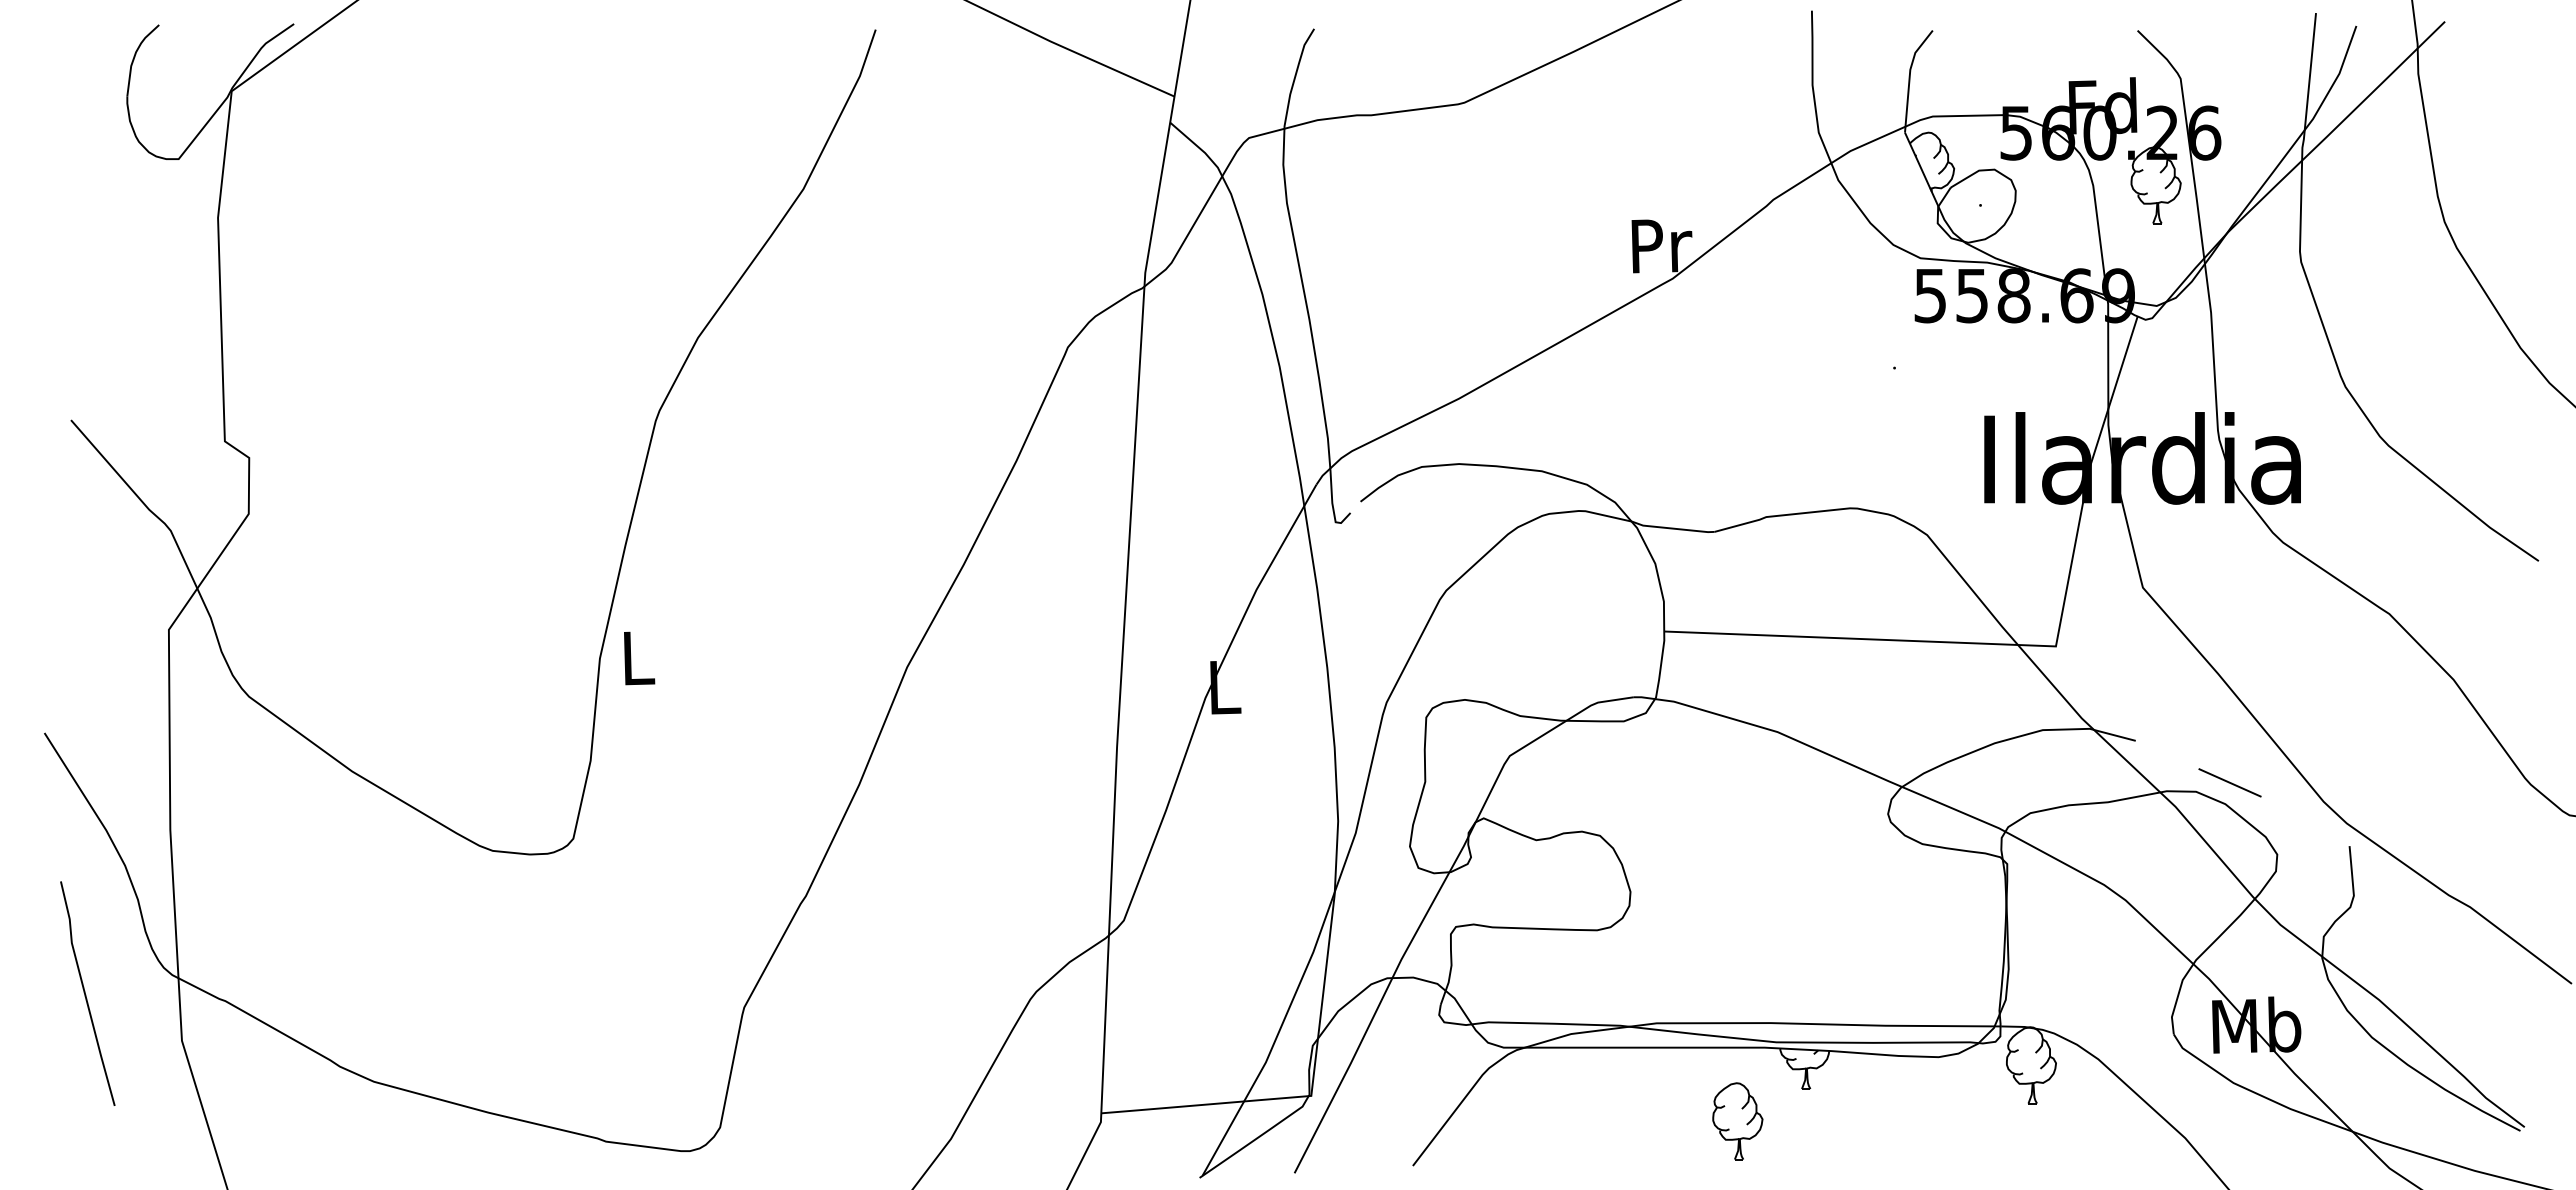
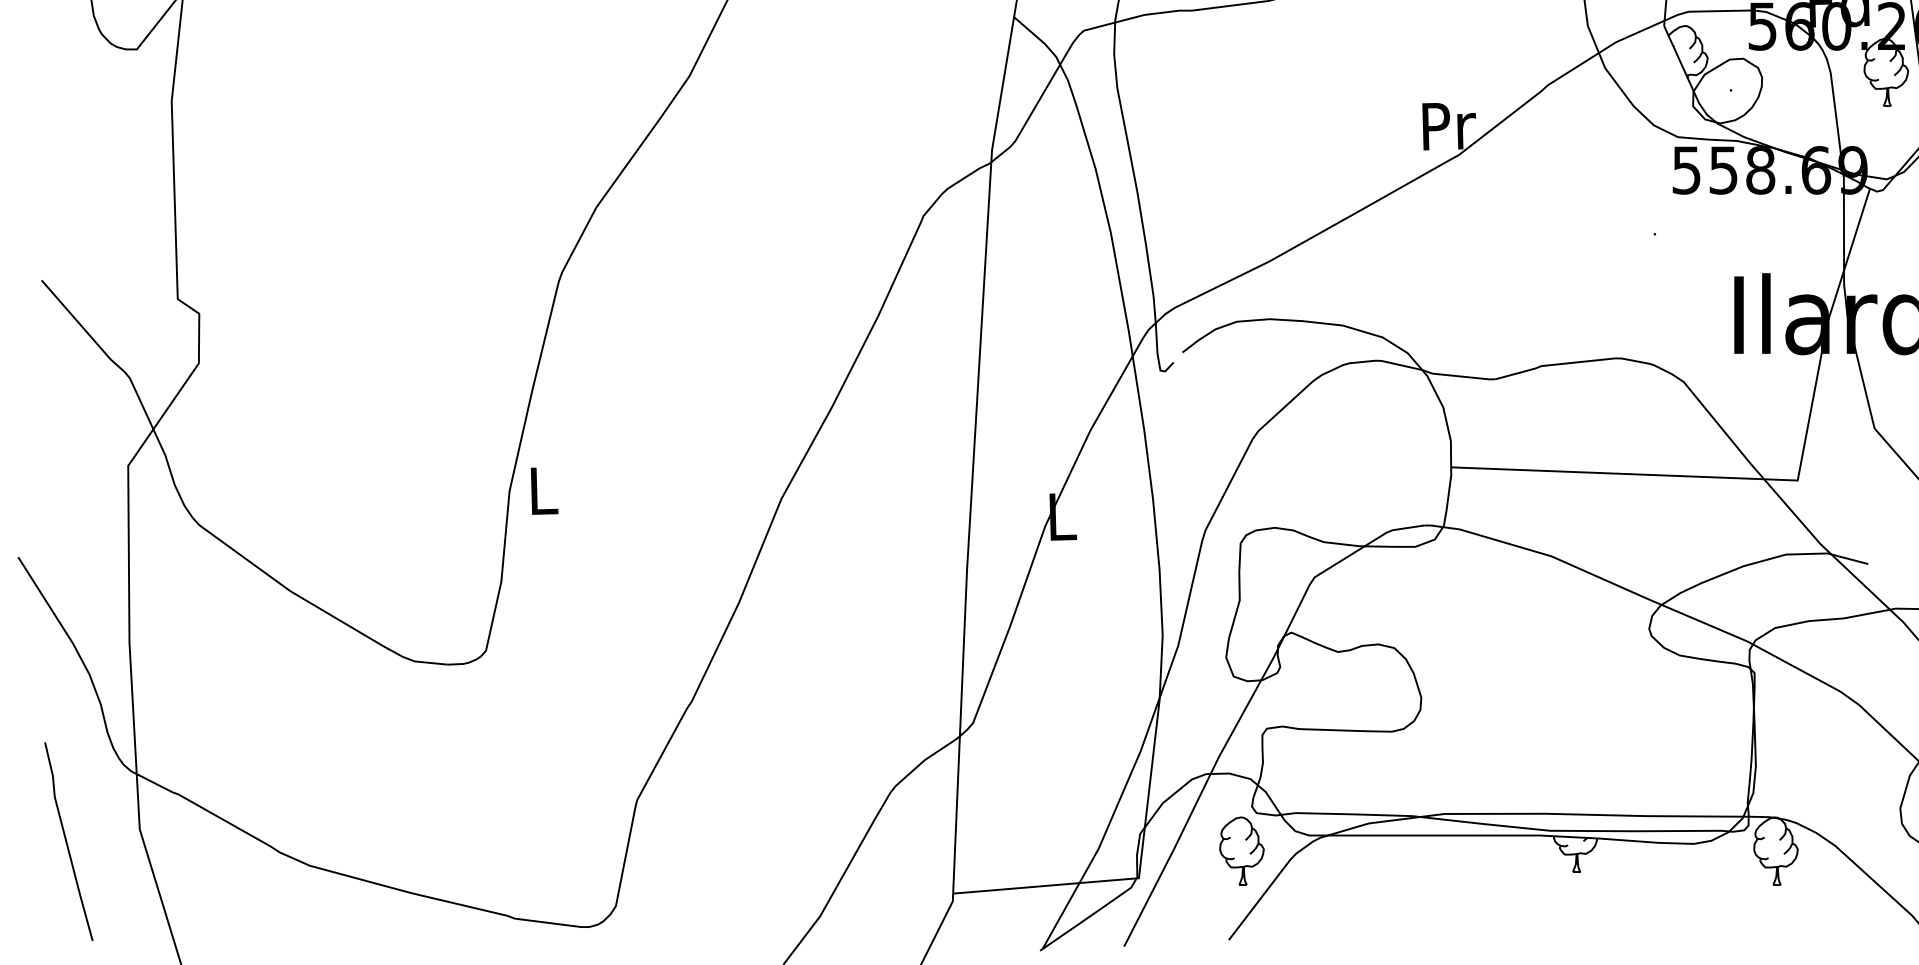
line: (86, 994) -> (67, 842), moved
part: (1737, 1121) -> (1241, 851), moved

